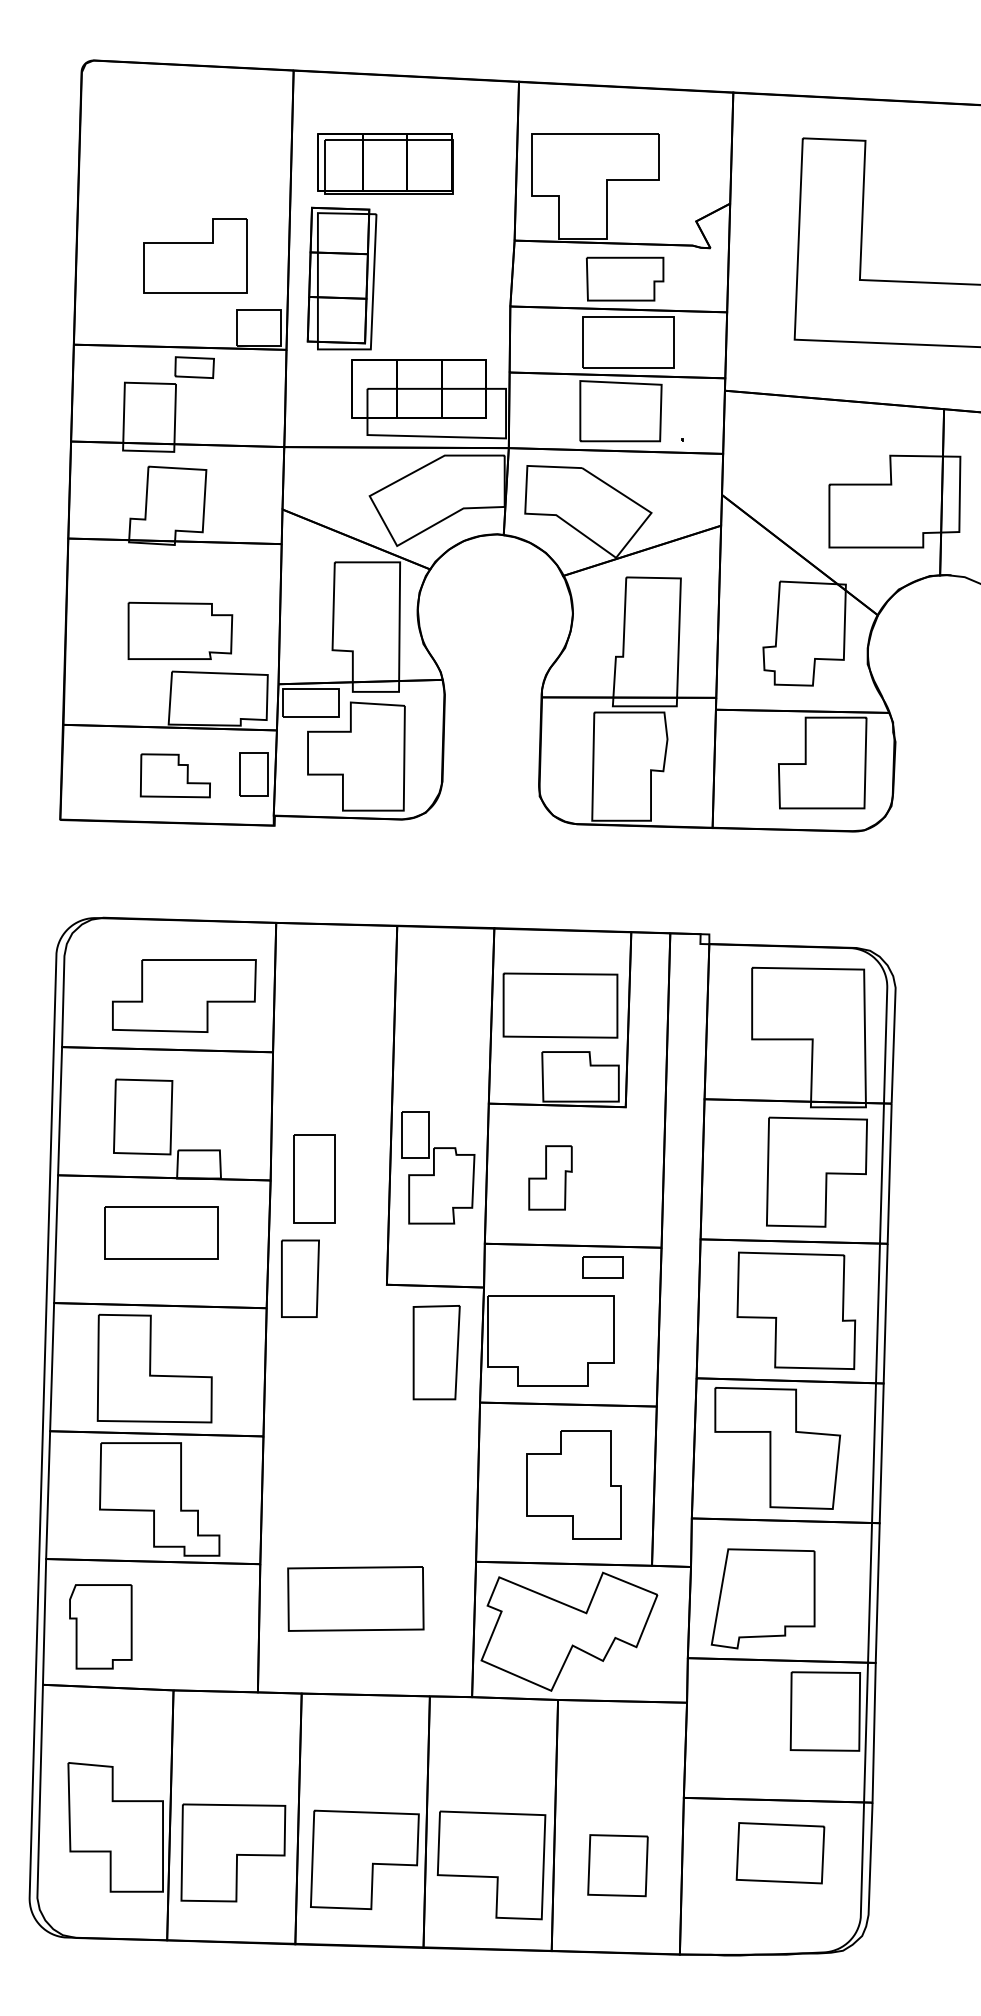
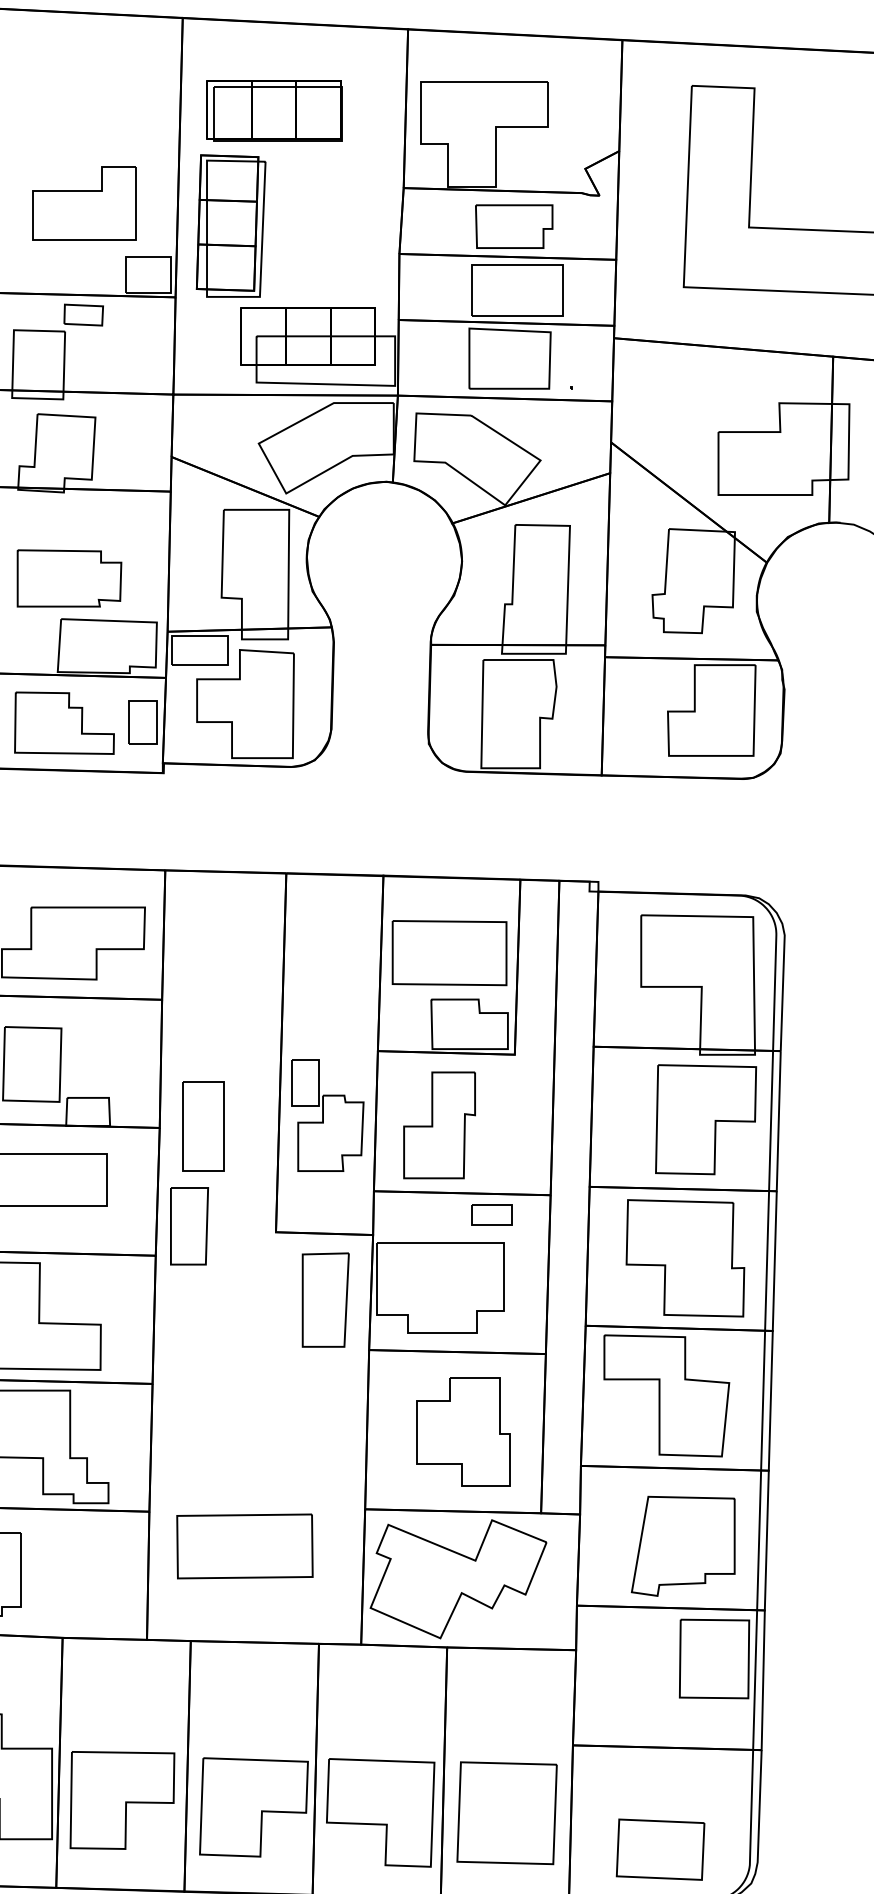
part: (175, 775) -> (64, 722), size x1.43
part: (550, 1177) -> (439, 1124), size x1.67
part: (762, 1598) -> (682, 1545), moved
part: (780, 1853) -> (660, 1849), moved
part: (617, 1865) -> (506, 1812), size x1.67

